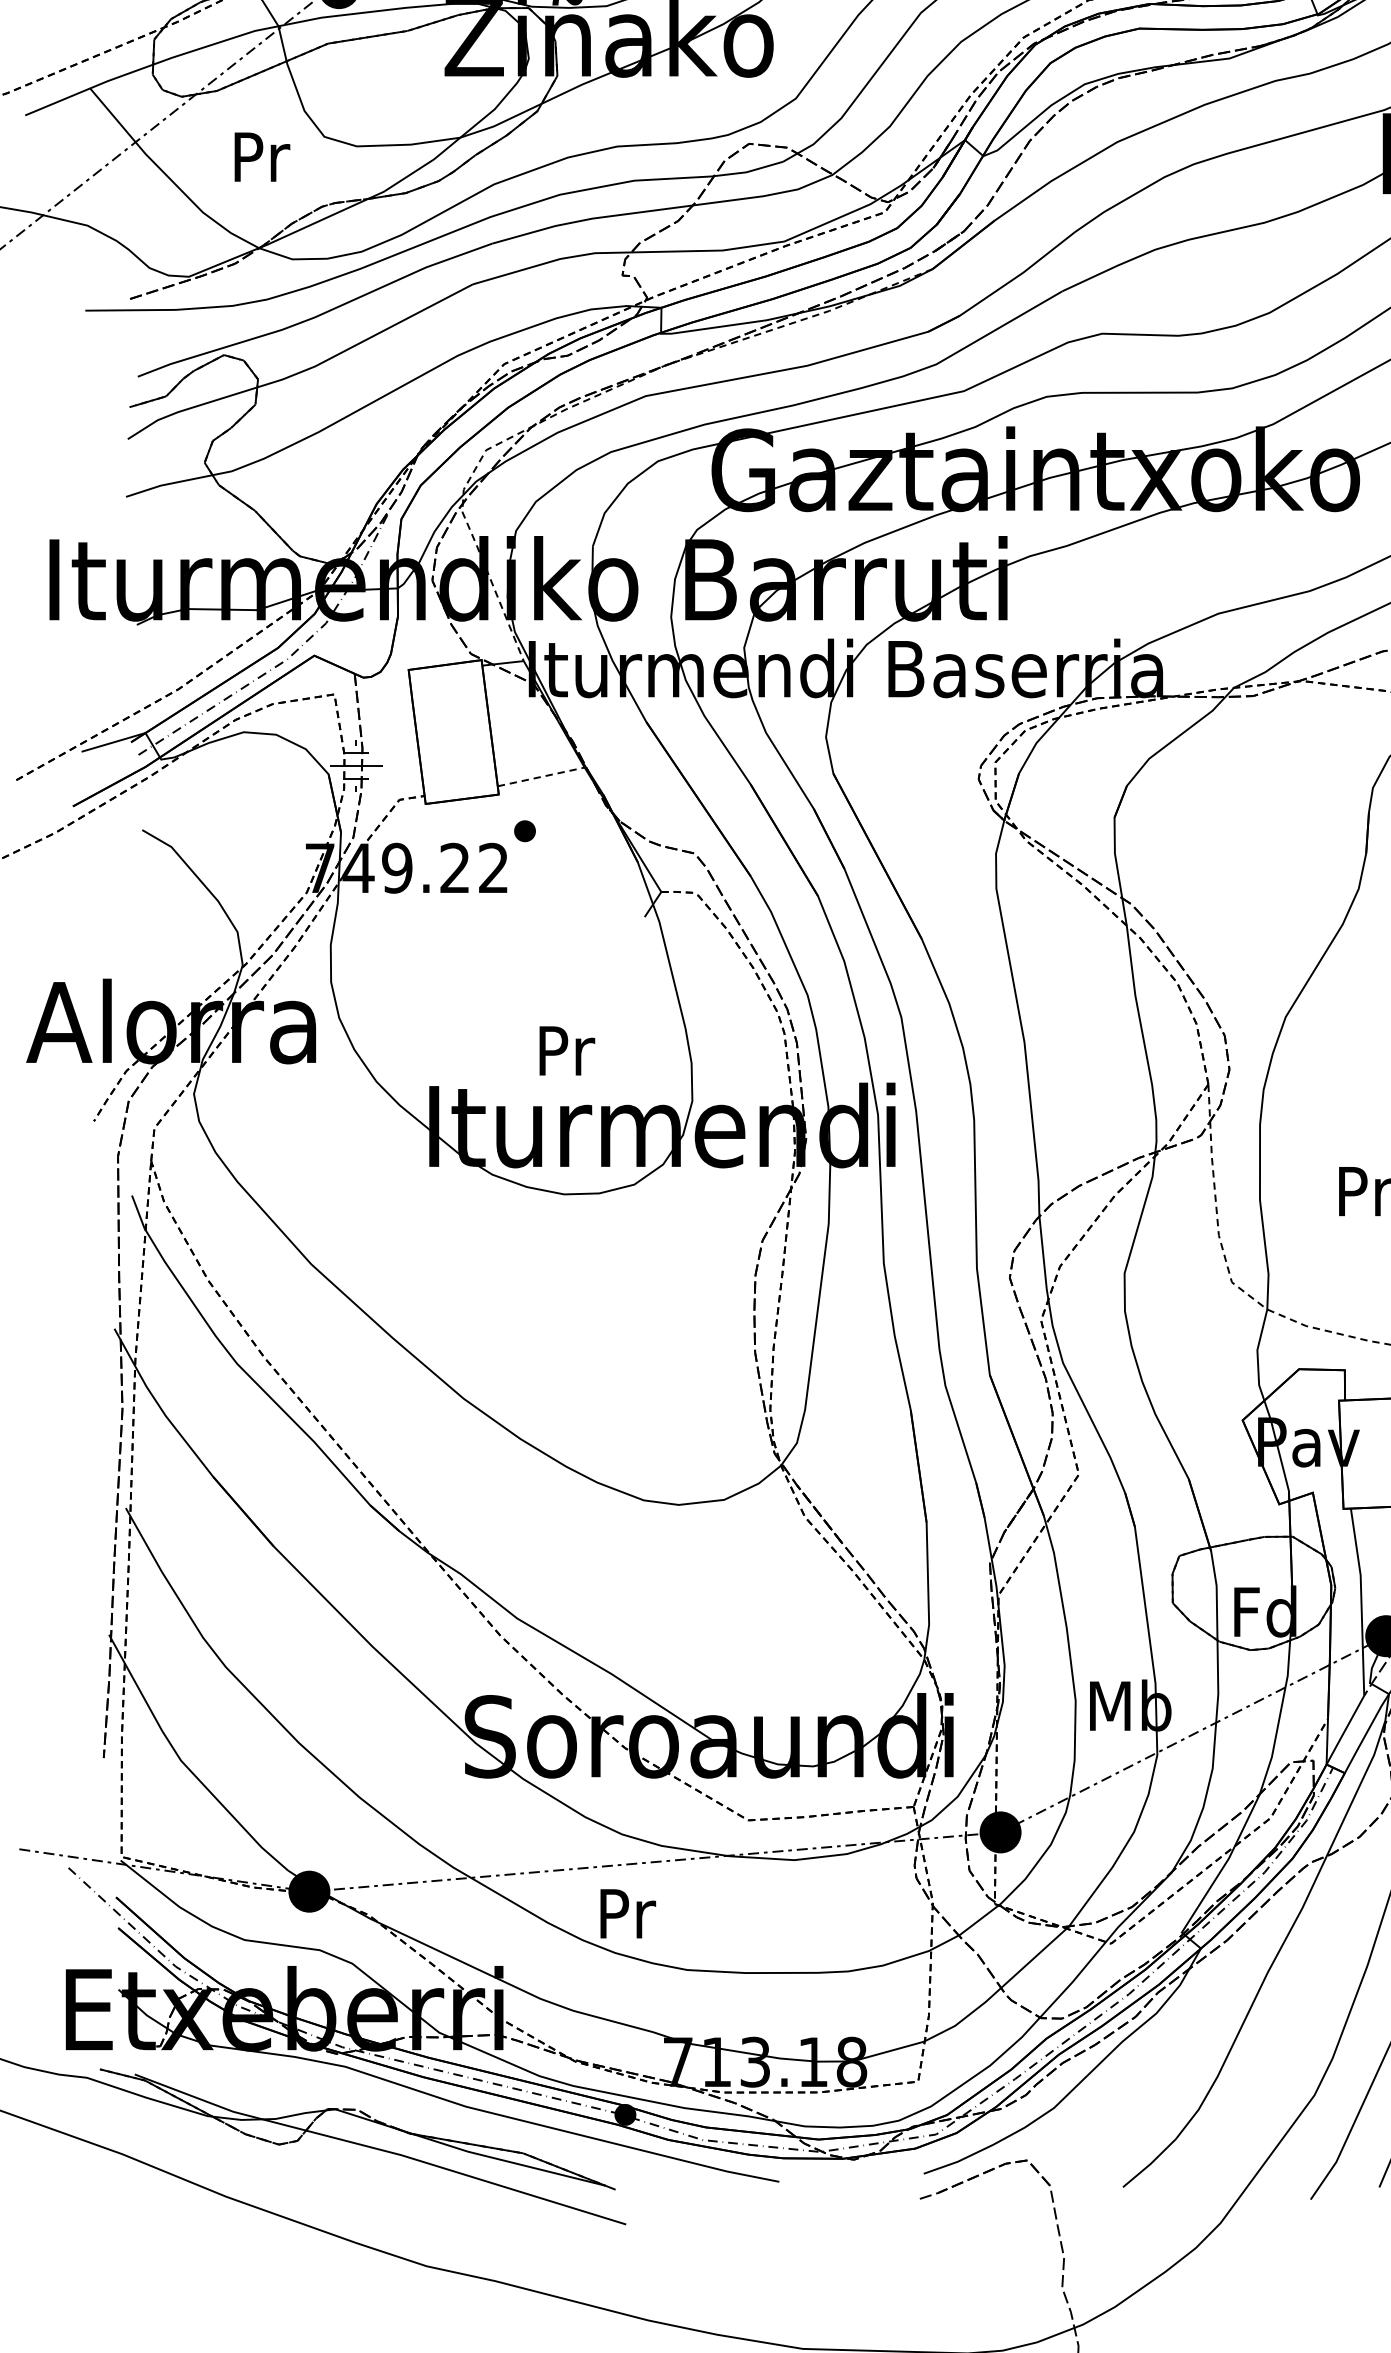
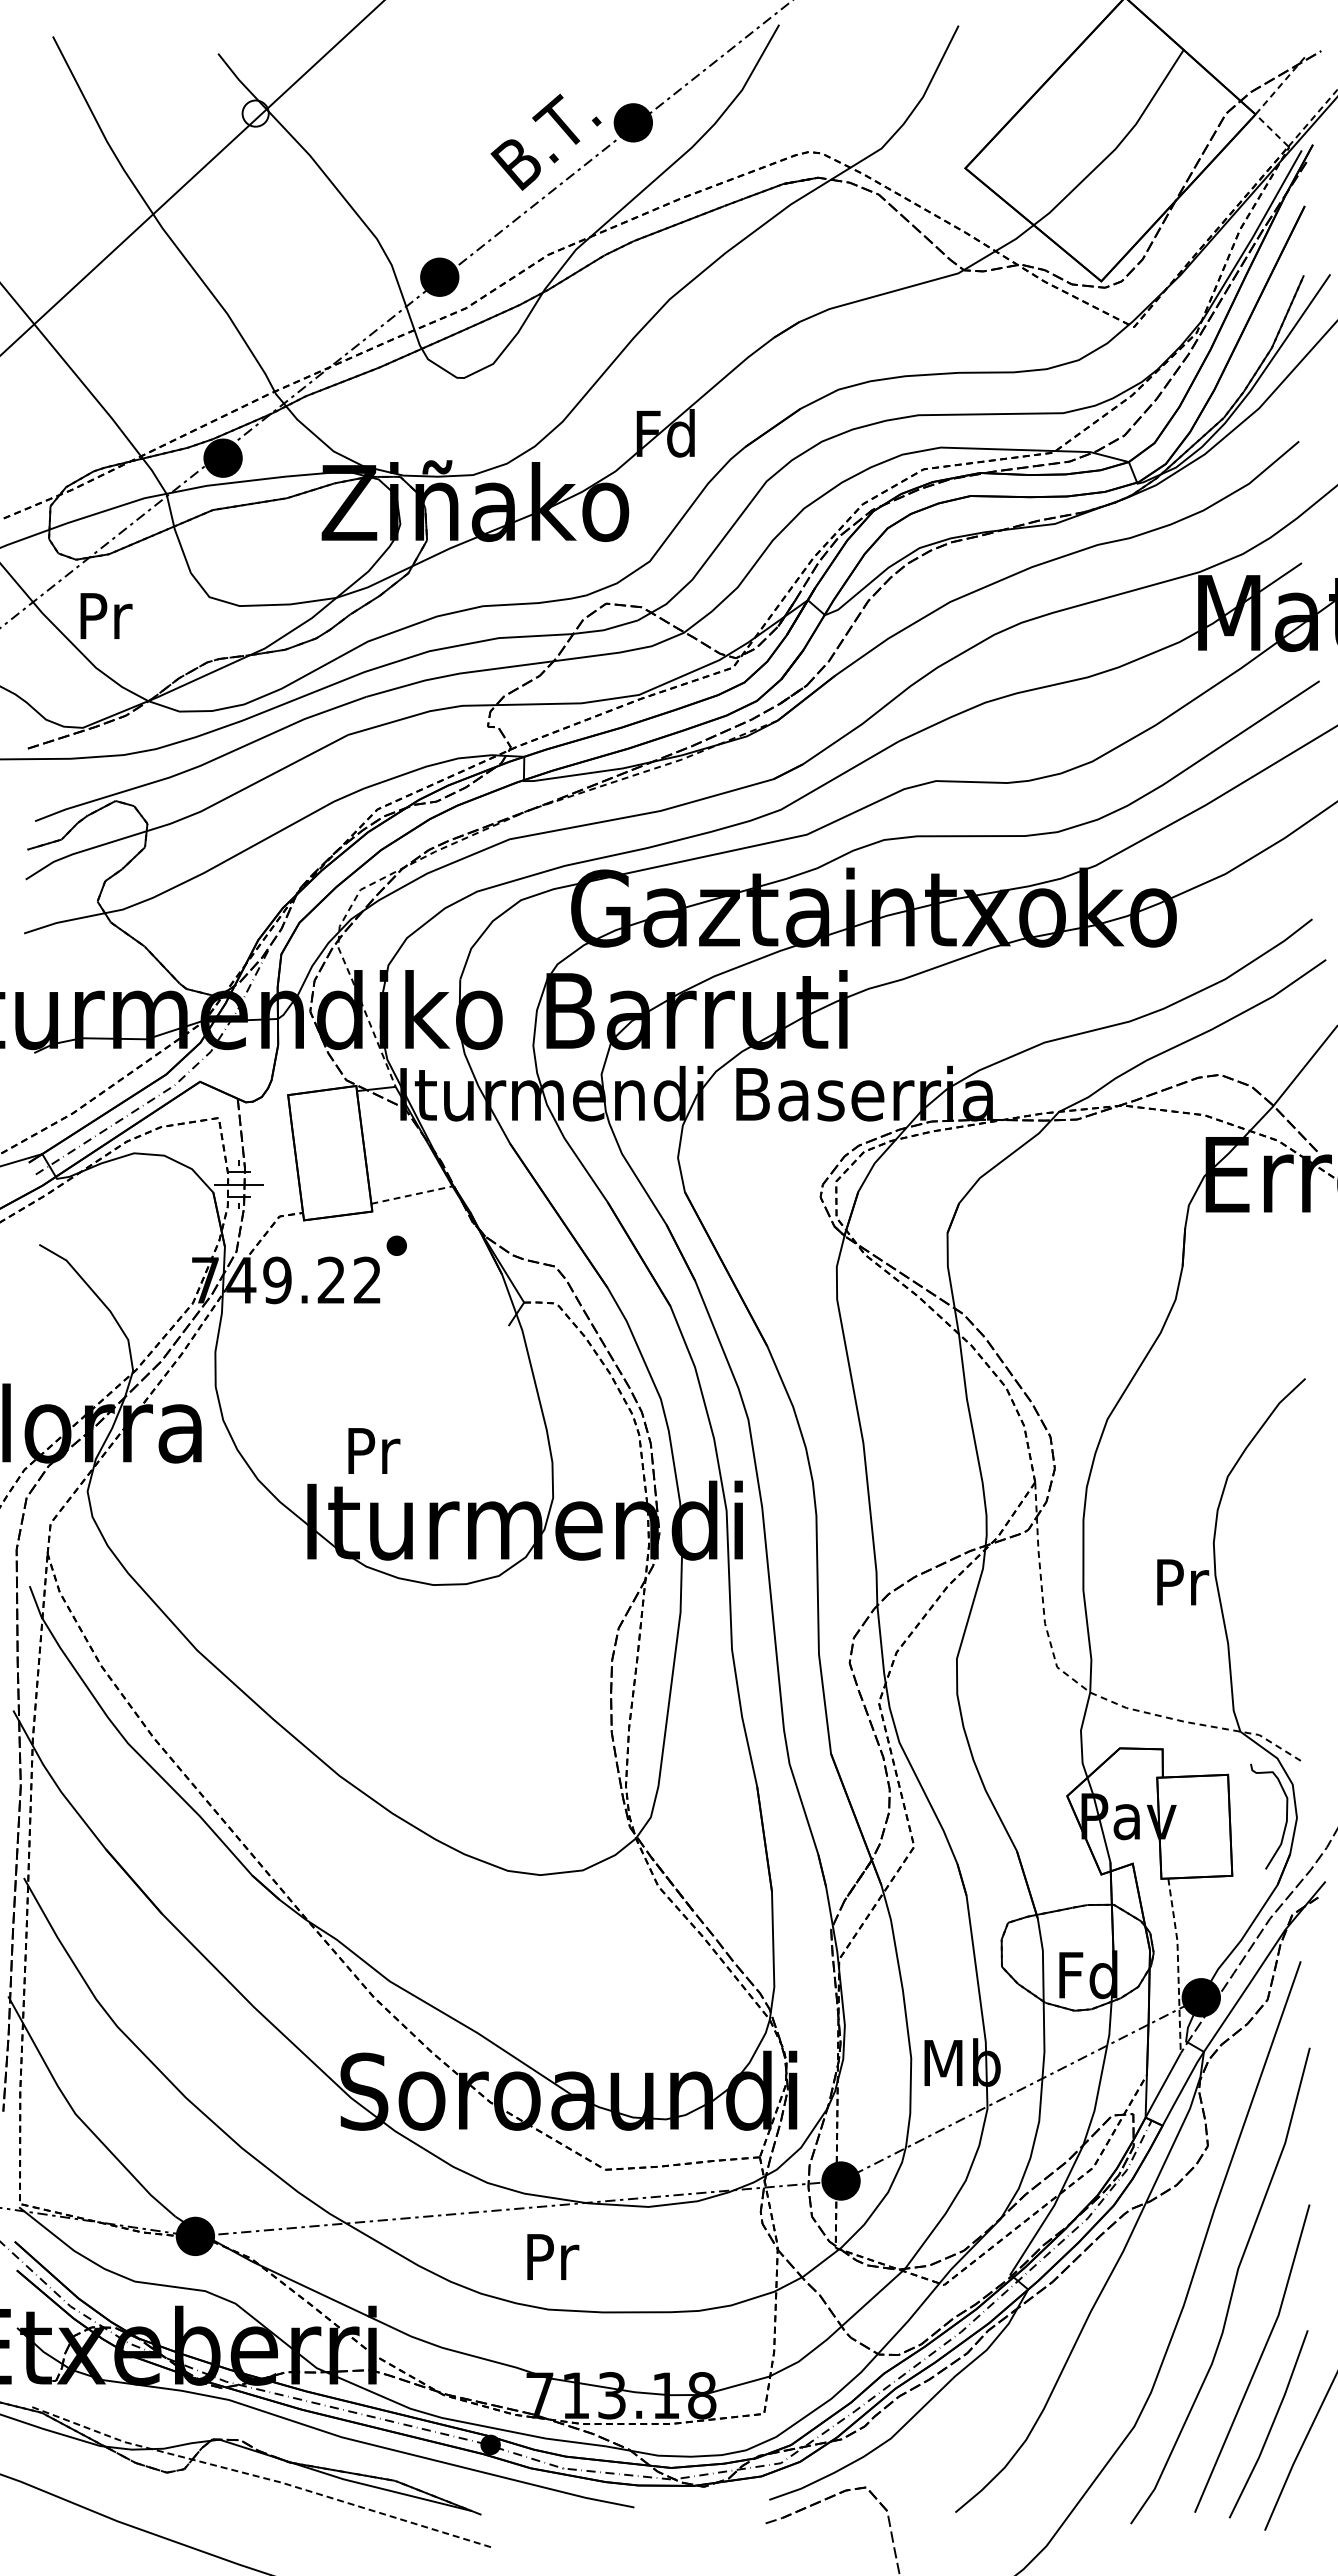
text: (262, 156) -> (106, 615), moved
text: (567, 1050) -> (374, 1450), moved
line: (1361, 1601) -> (1178, 1965), solid -> dashed
text: (628, 1913) -> (553, 2256), moved
line: (380, 2149) -> (261, 2477), solid -> dashed

